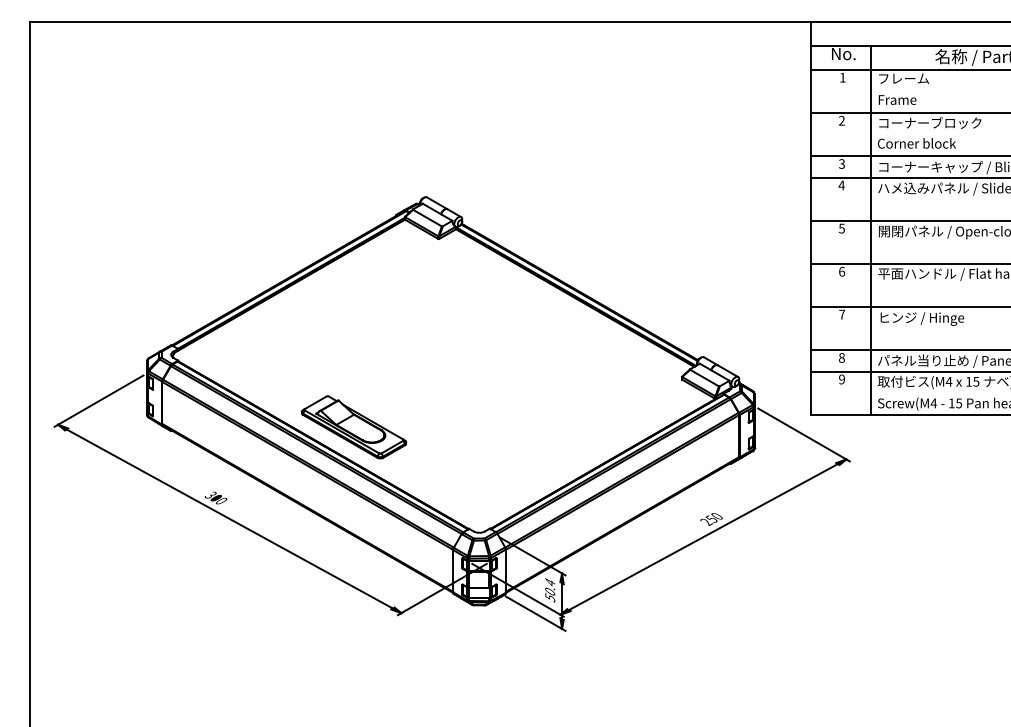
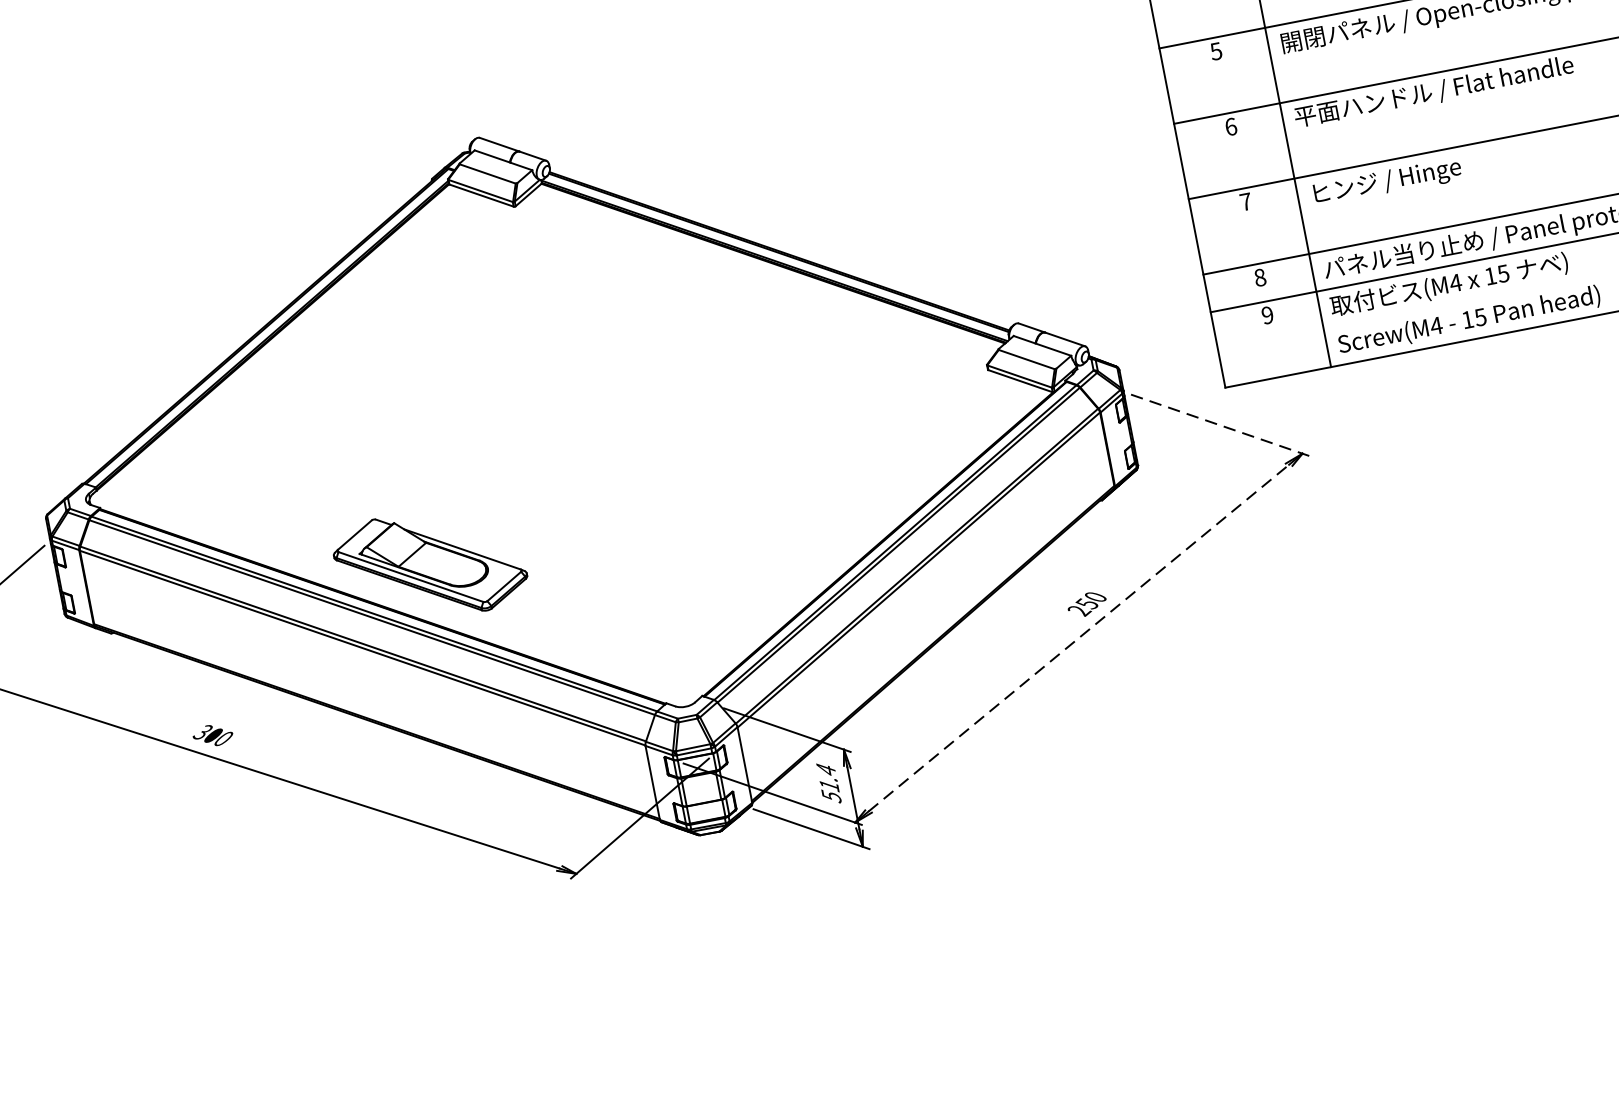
line: (804, 434) -> (1220, 424), solid -> dashed
line: (703, 537) -> (1079, 638), solid -> dashed
text: (550, 591) -> (829, 785), 50.4 -> 51.4

